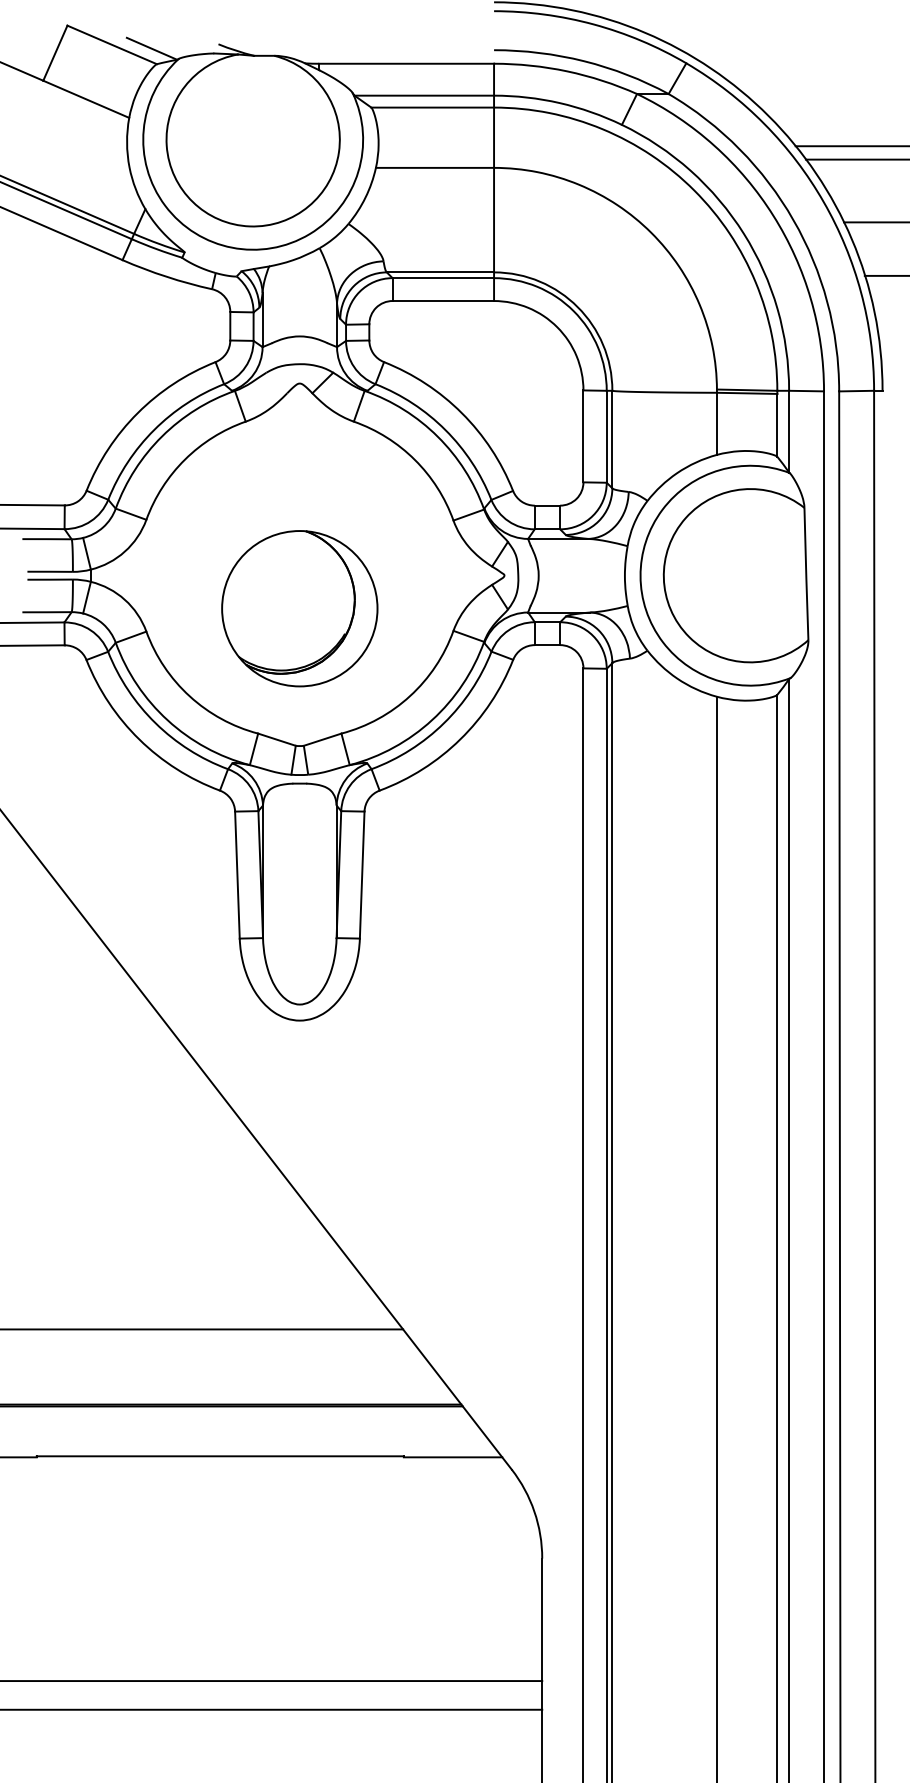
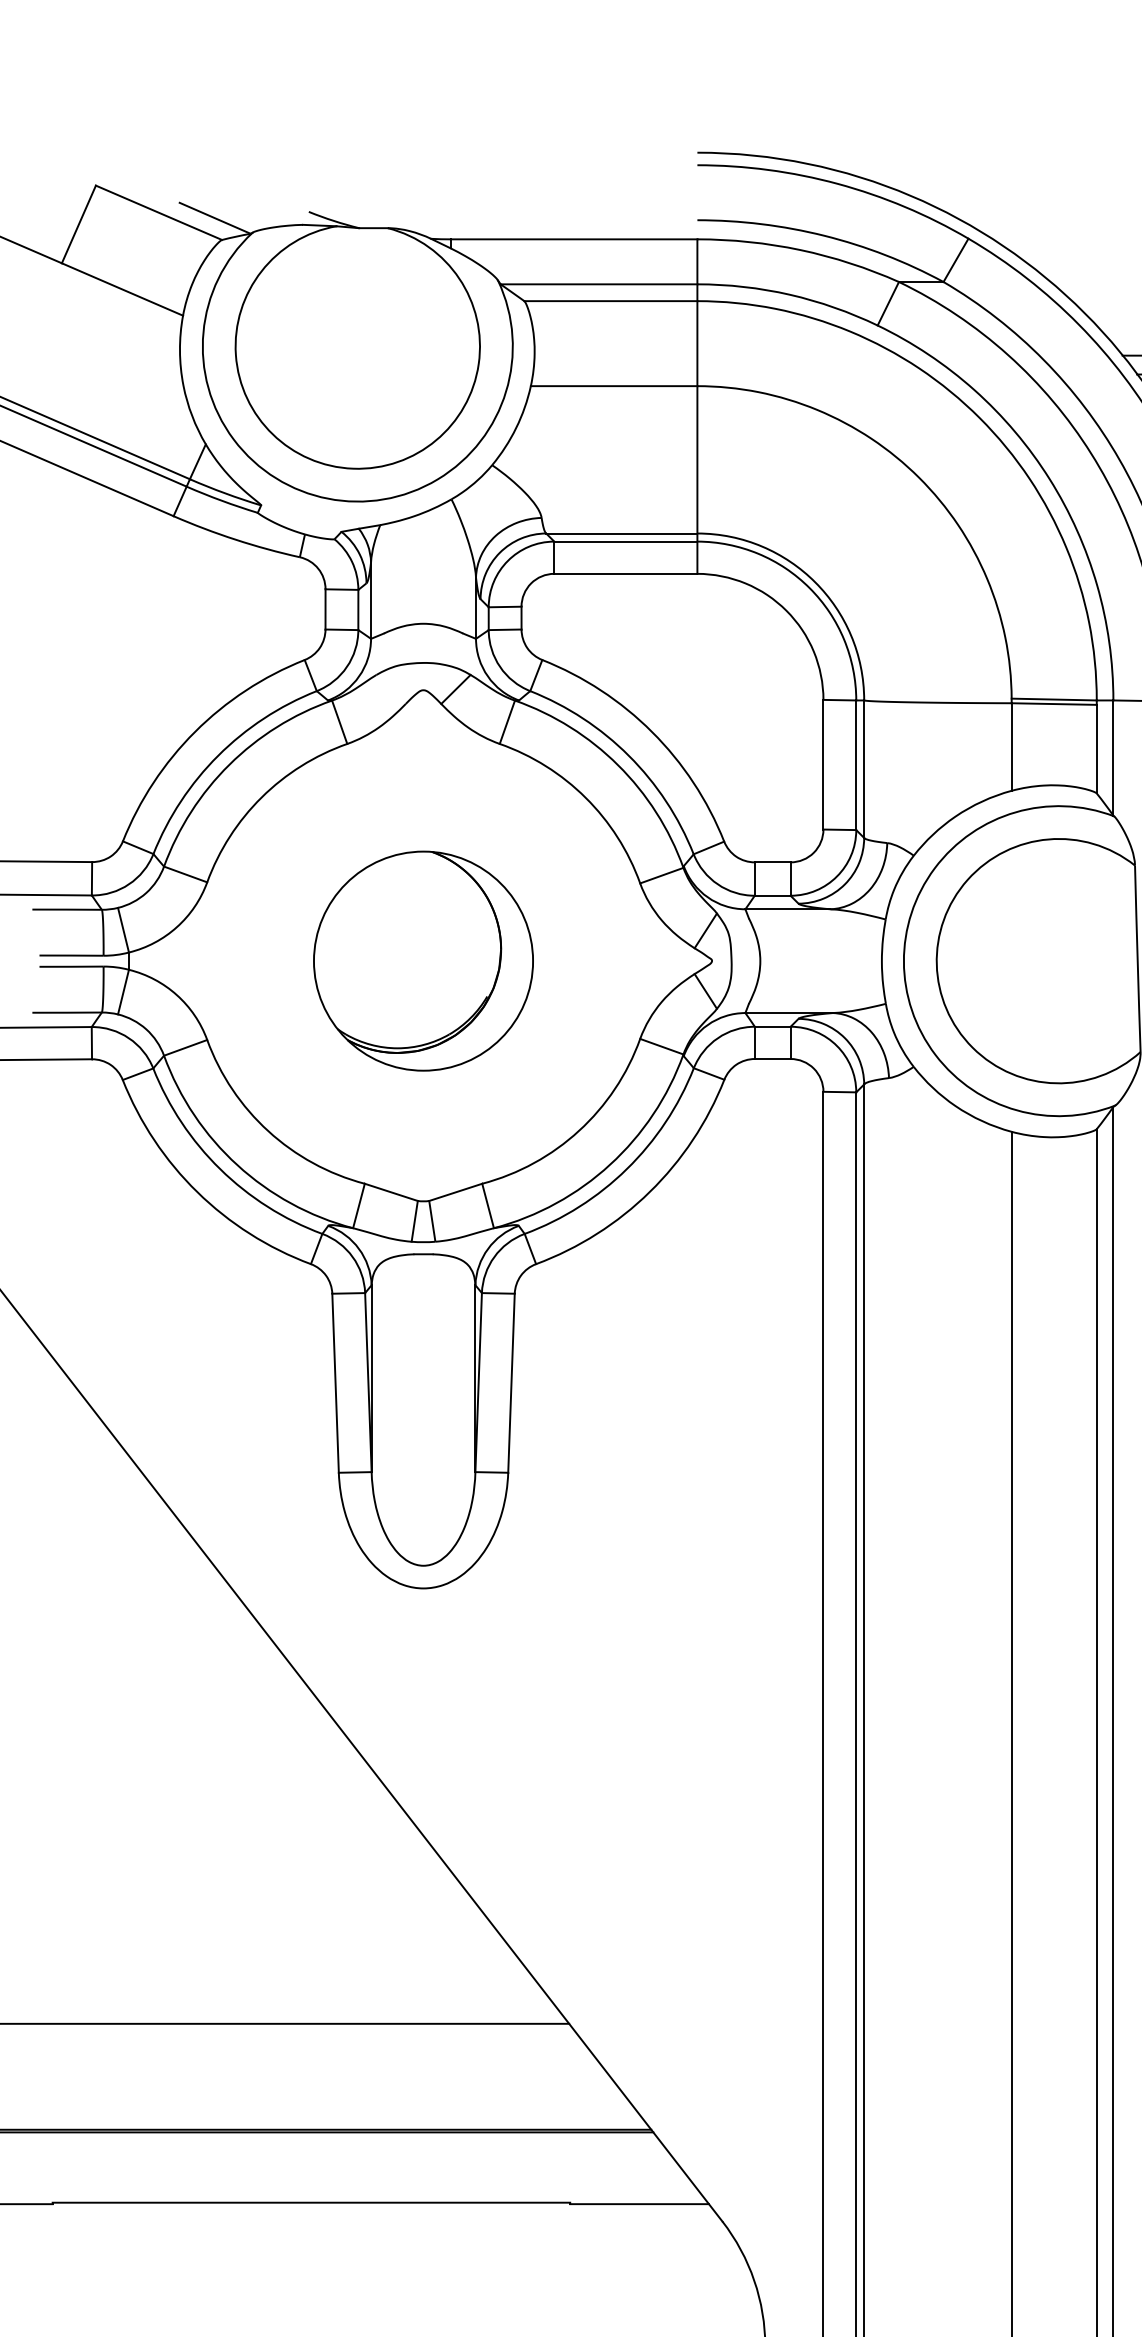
part: (299, 608) -> (423, 960), moved

